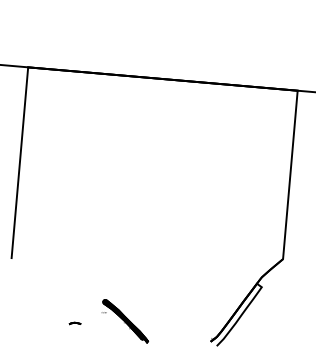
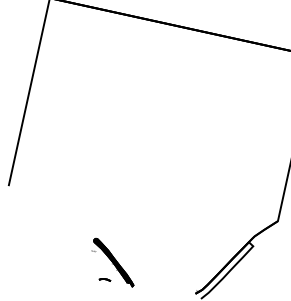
part: (74, 323) -> (104, 279), moved

